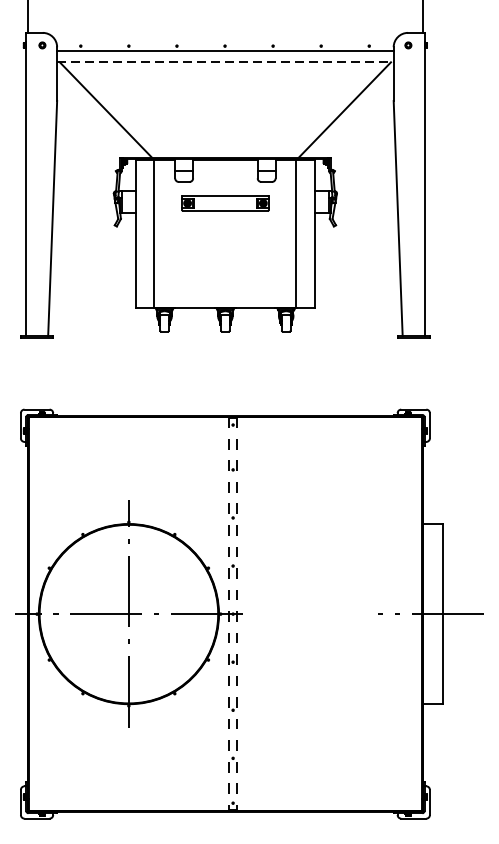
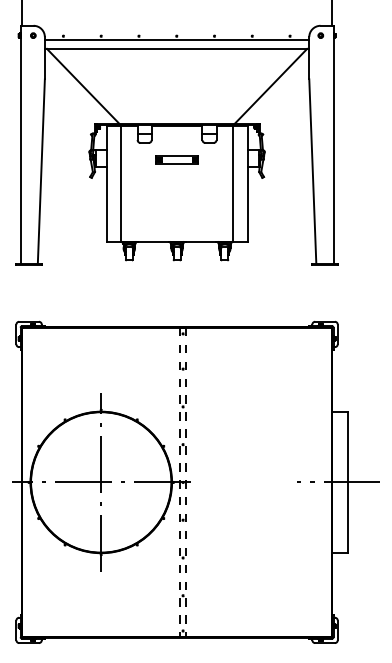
line: (225, 61) -> (177, 48), dashed -> solid
part: (224, 203) -> (176, 159), size x0.62

